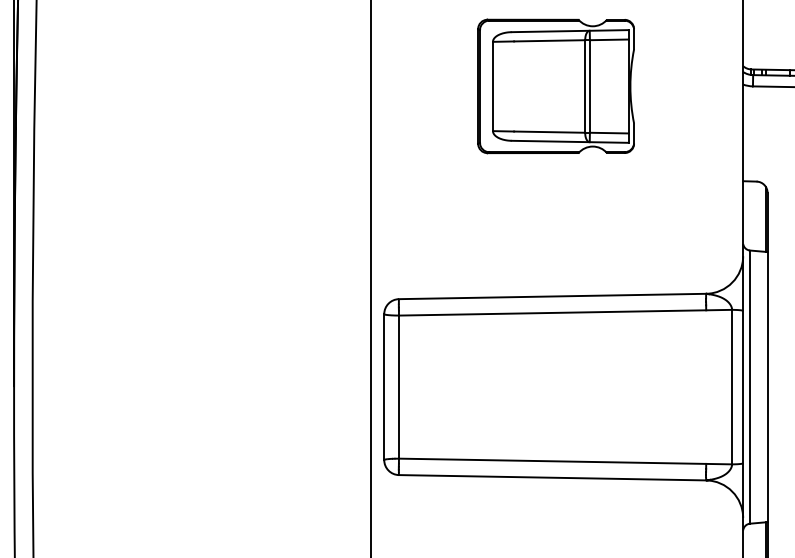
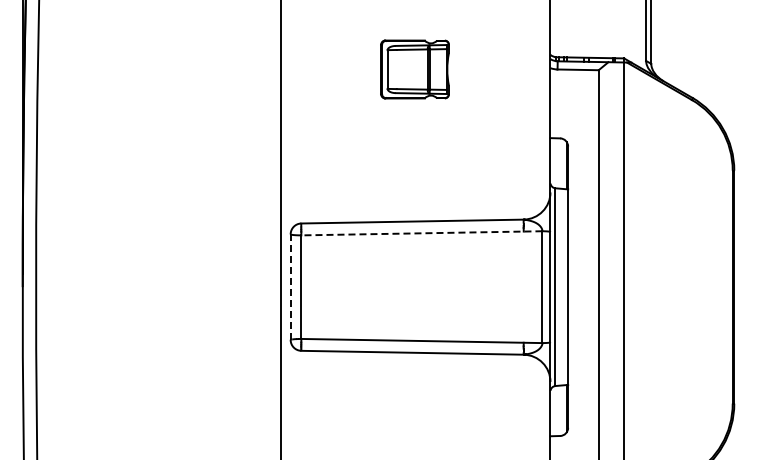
part: (555, 86) -> (414, 69), size x0.6
line: (564, 312) -> (421, 233), solid -> dashed
line: (384, 387) -> (290, 287), solid -> dashed

